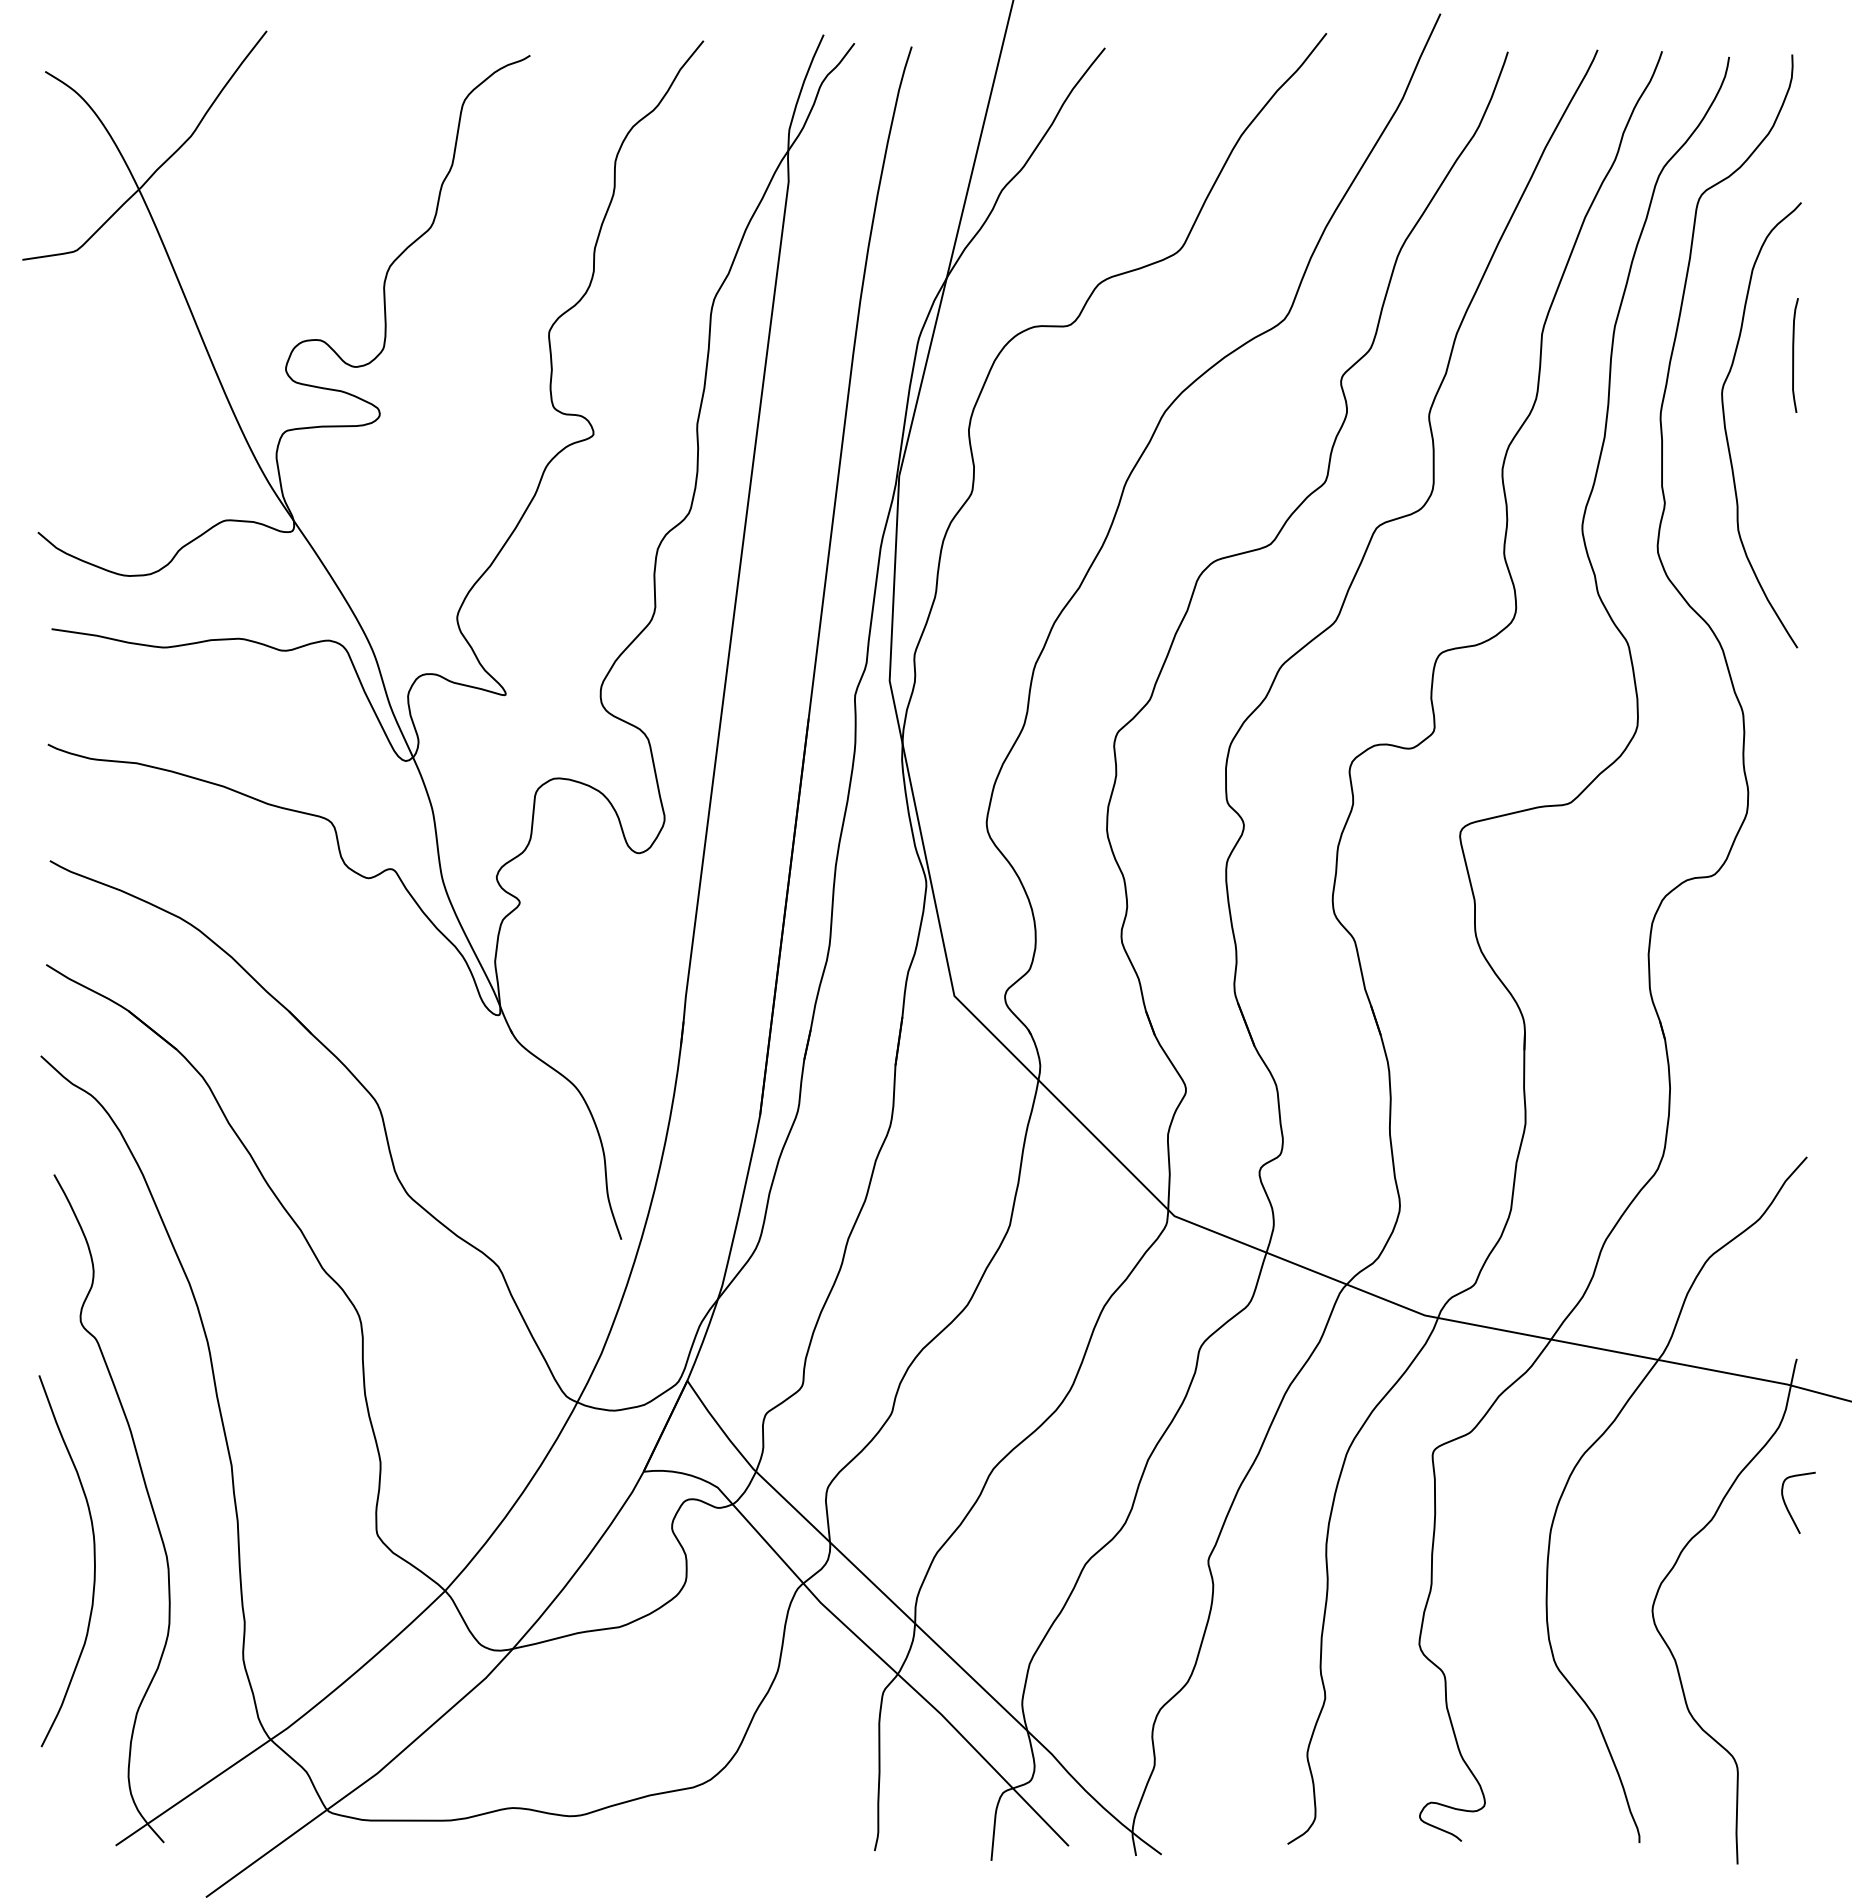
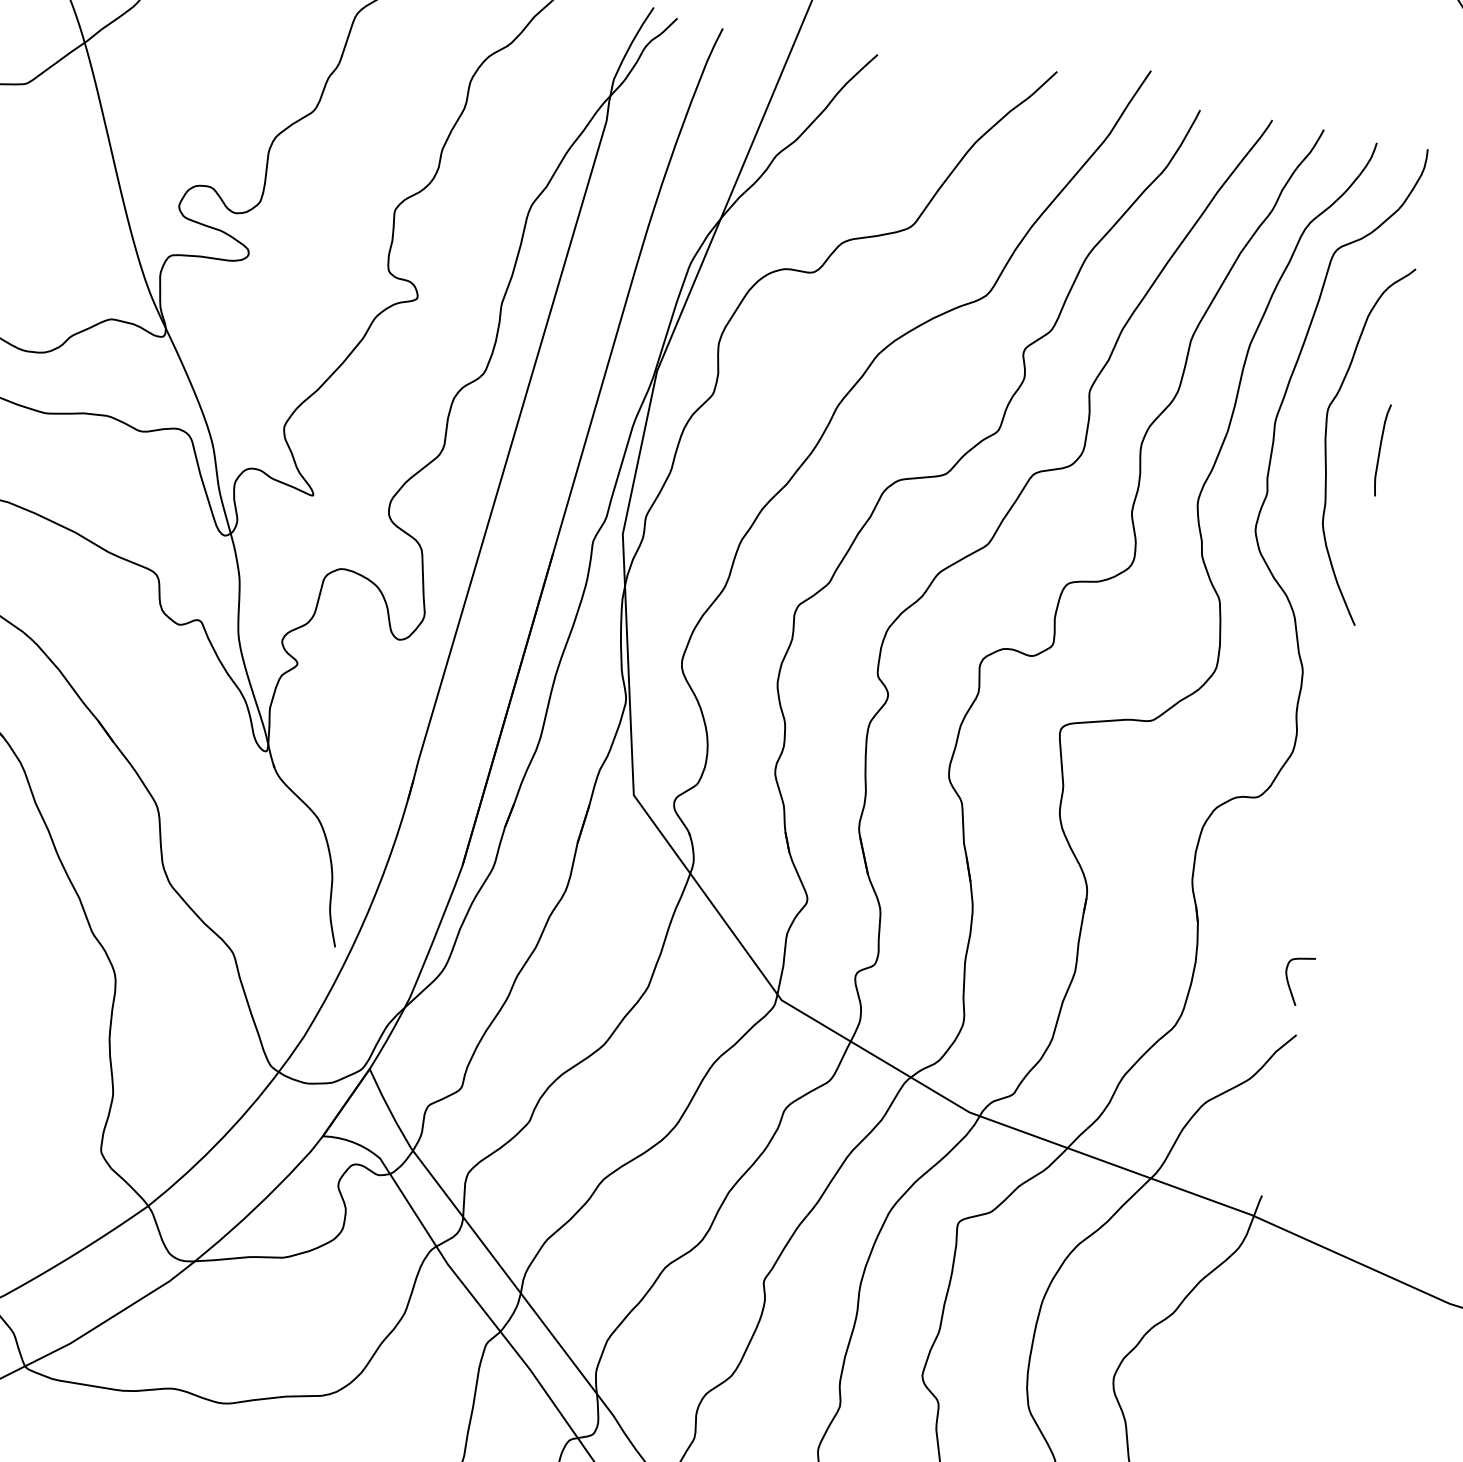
curve: (1794, 355) -> (1380, 450), moved
curve: (1788, 1508) -> (1289, 984), moved

